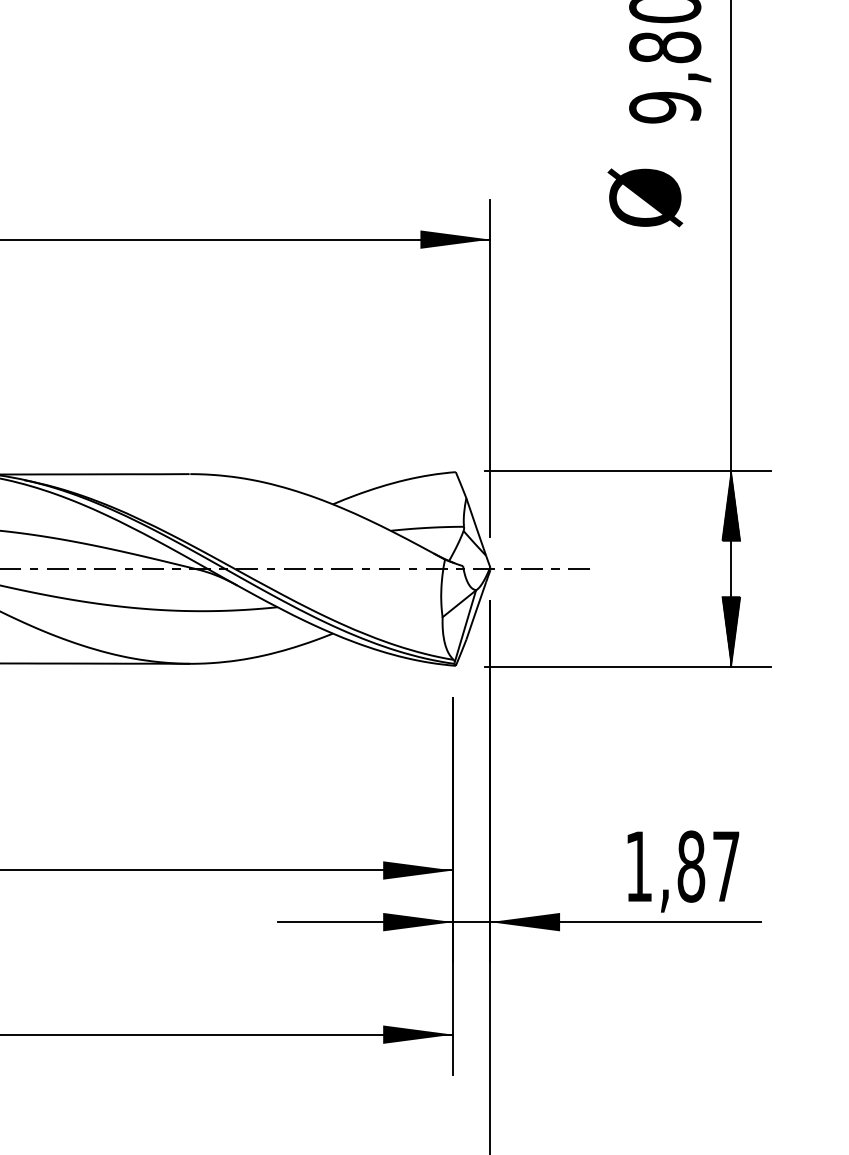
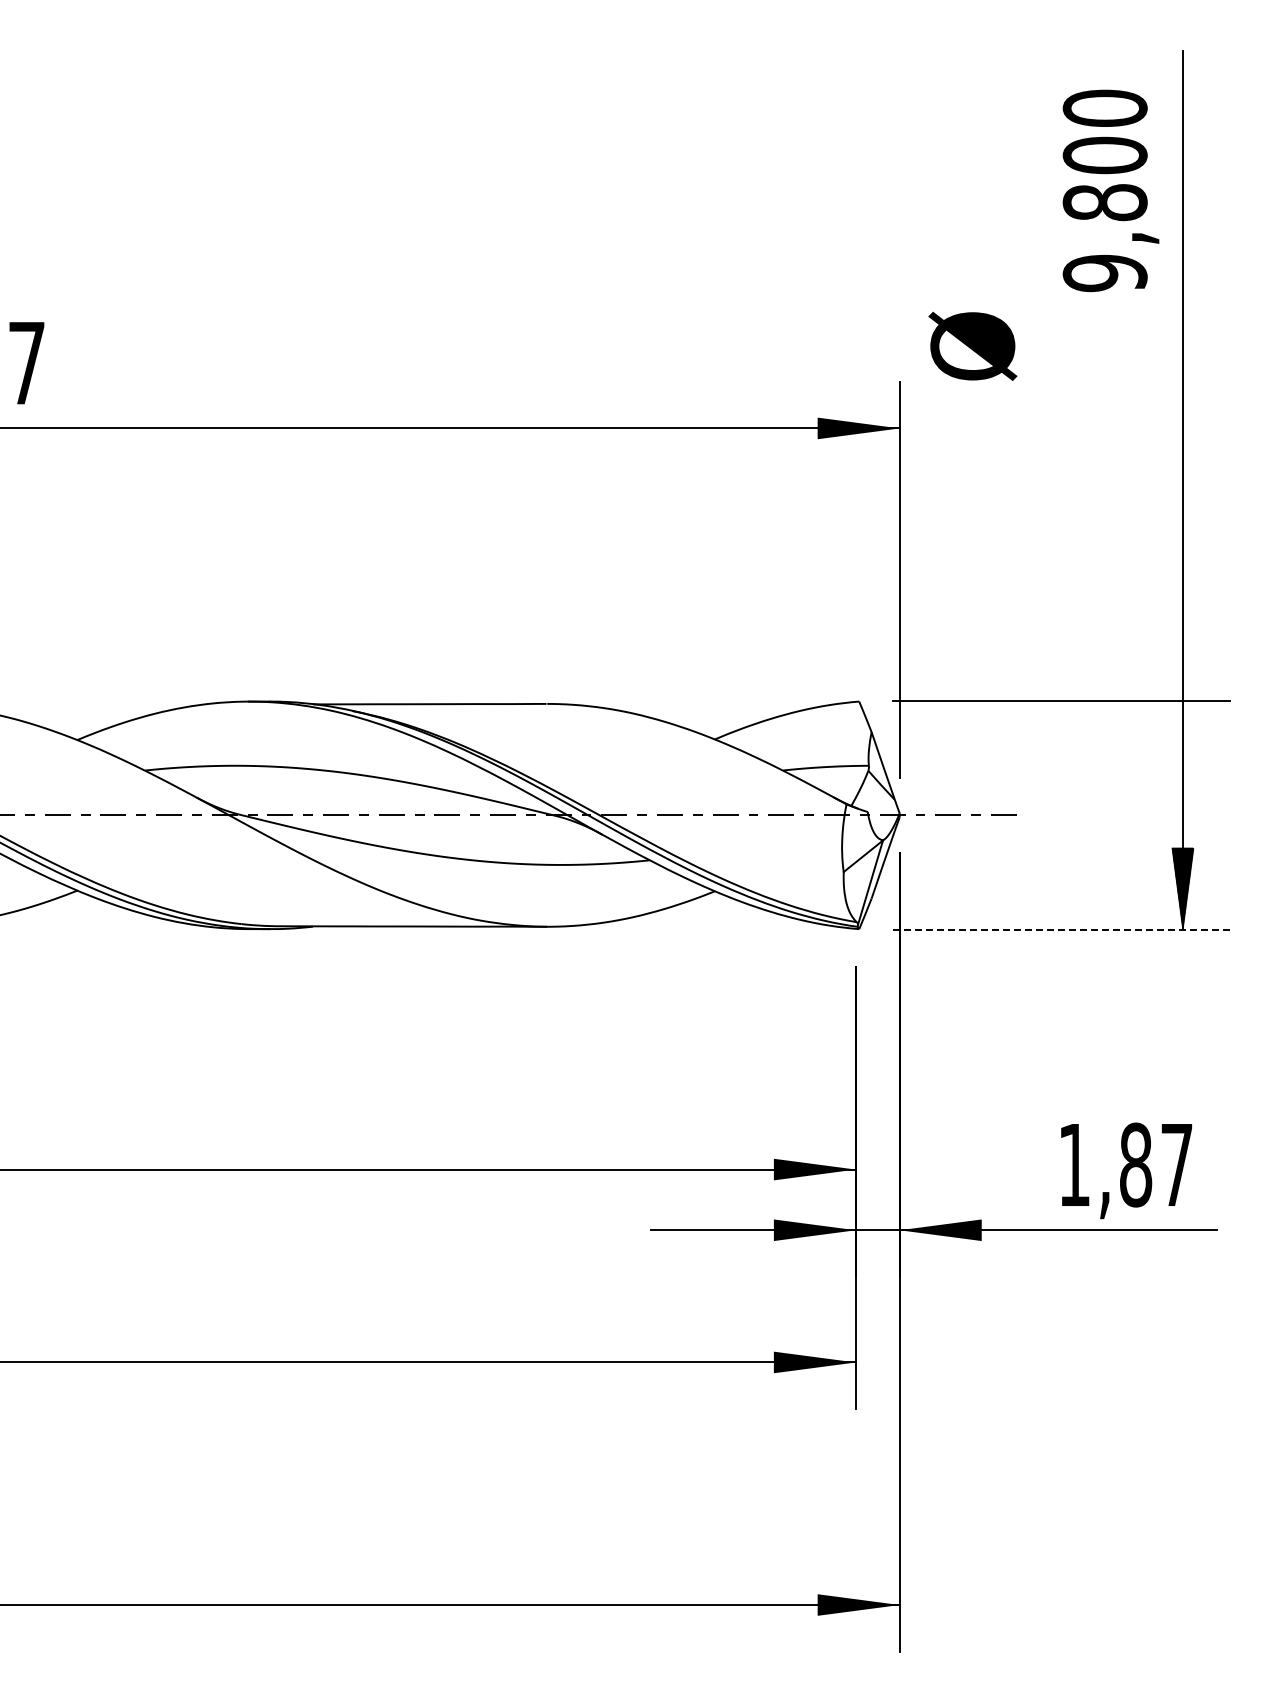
text: (645, 197) -> (972, 346), moved
hatch: (730, 506) -> (1182, 741), removed
line: (627, 666) -> (1061, 930), solid -> dashed

